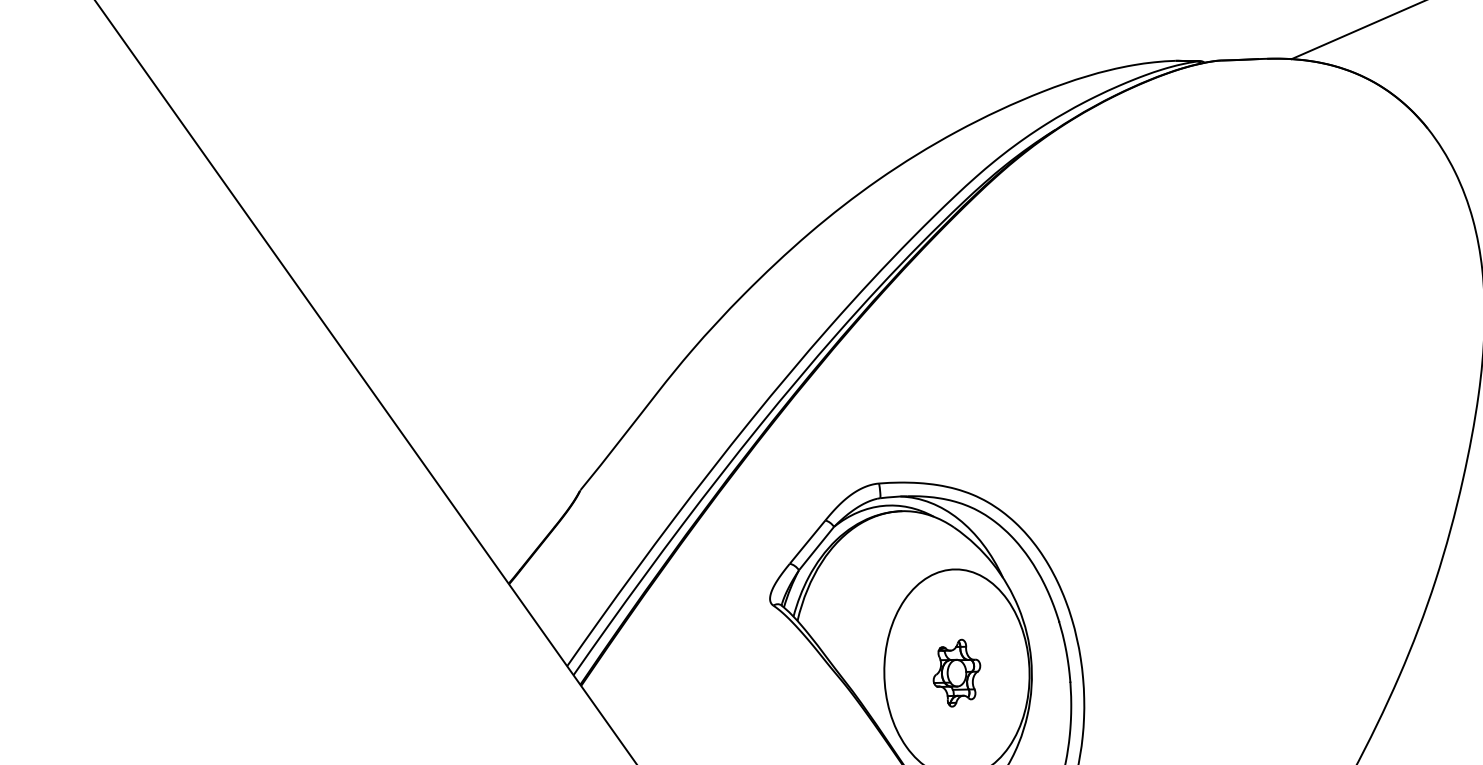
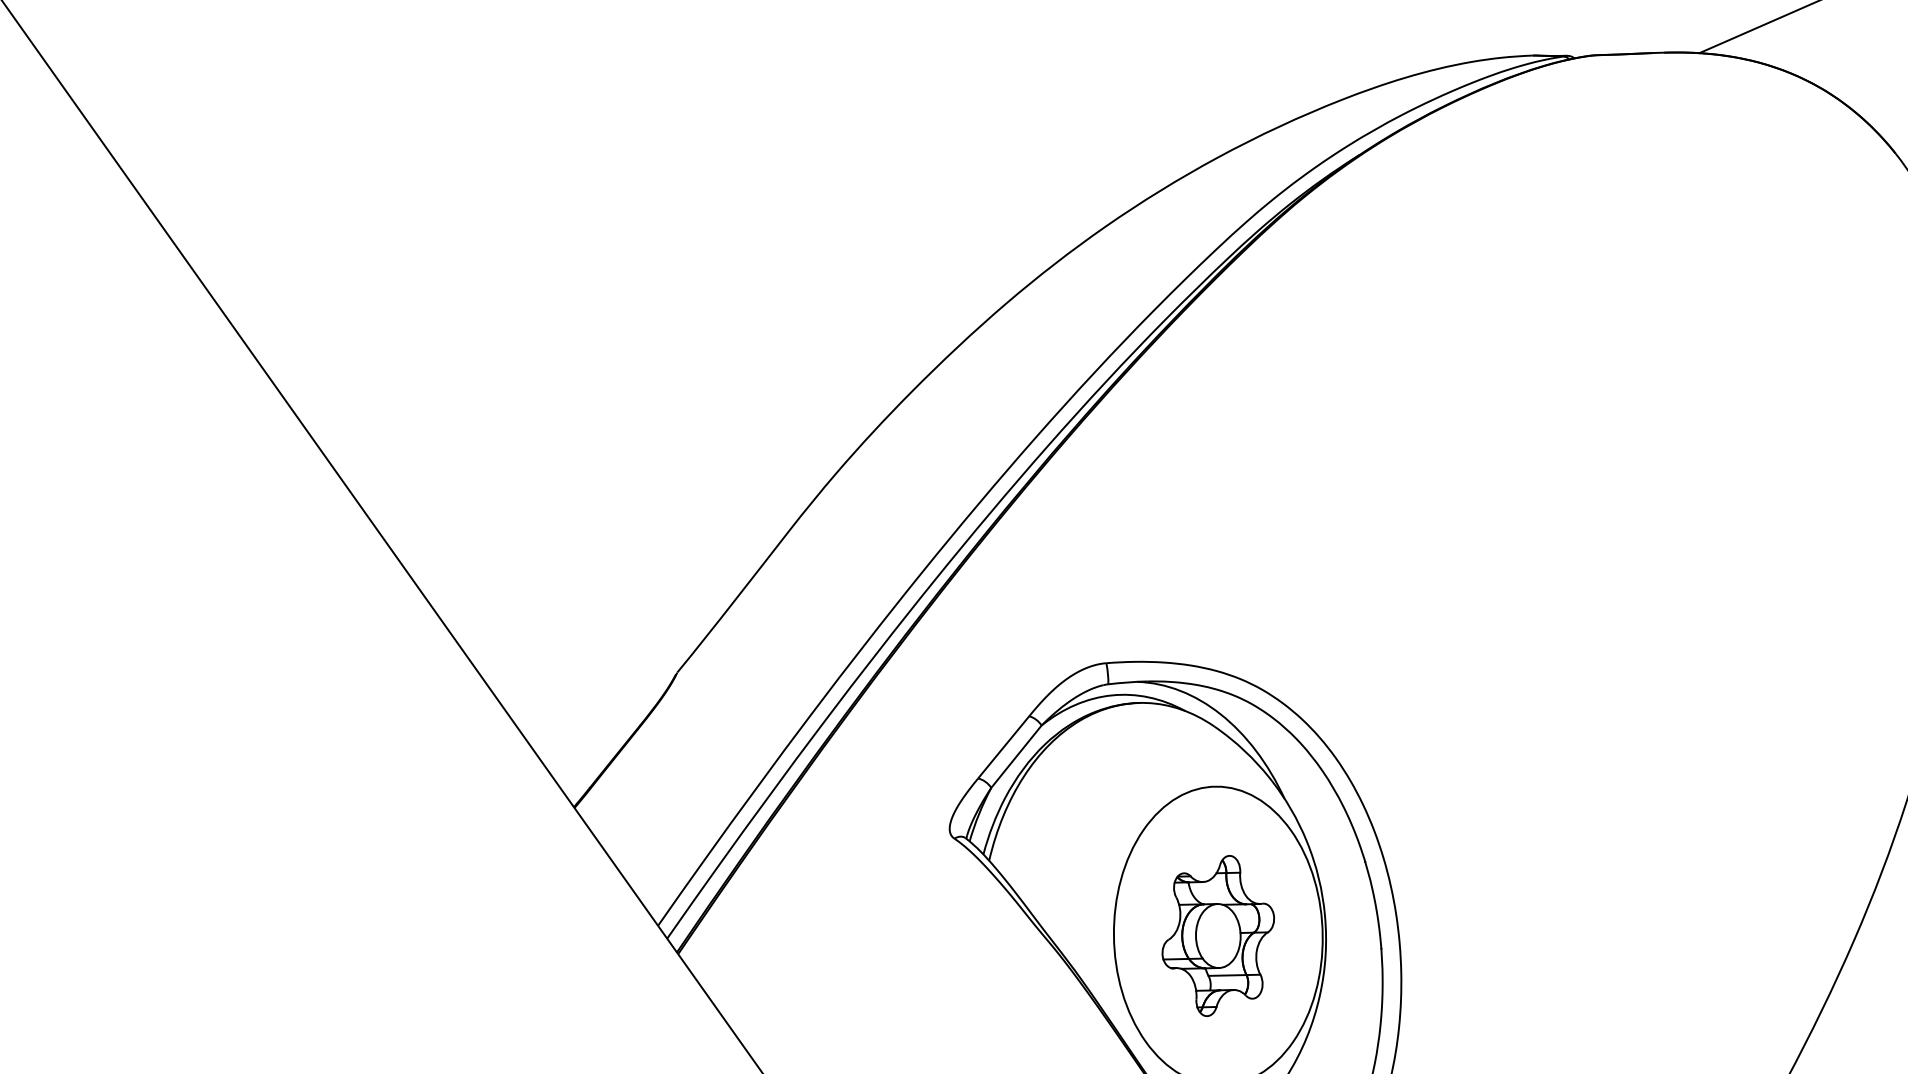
part: (956, 672) -> (1217, 934), size x1.67

